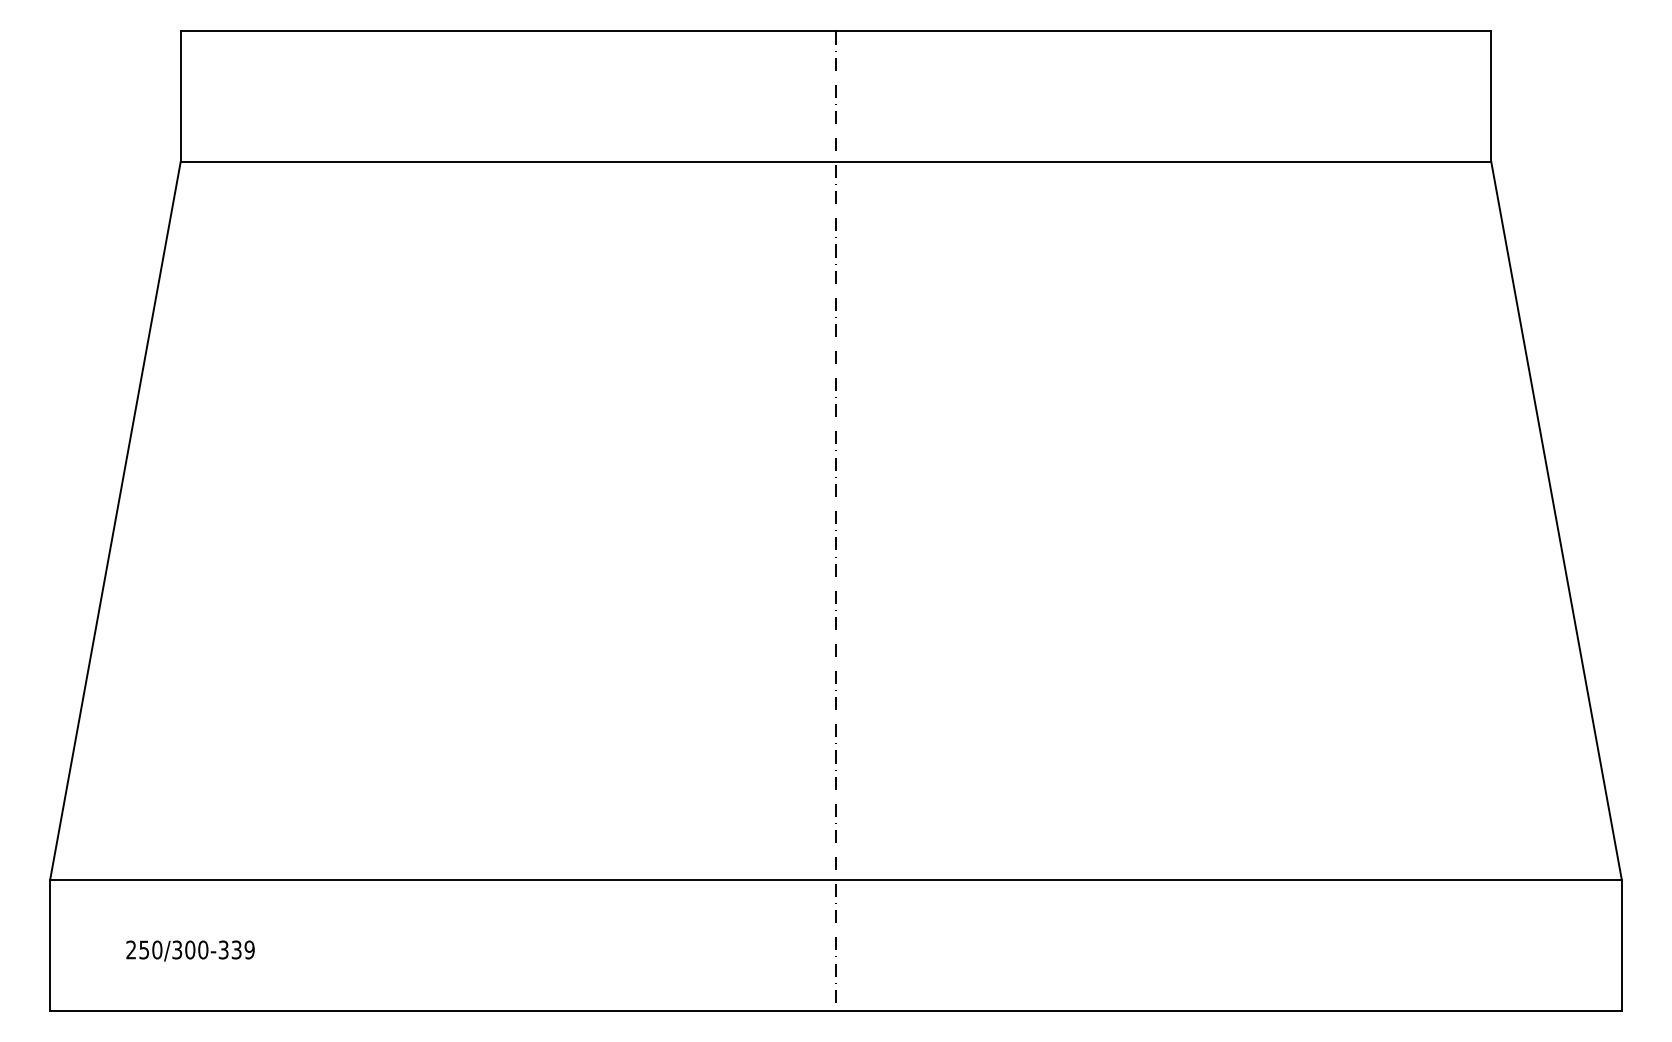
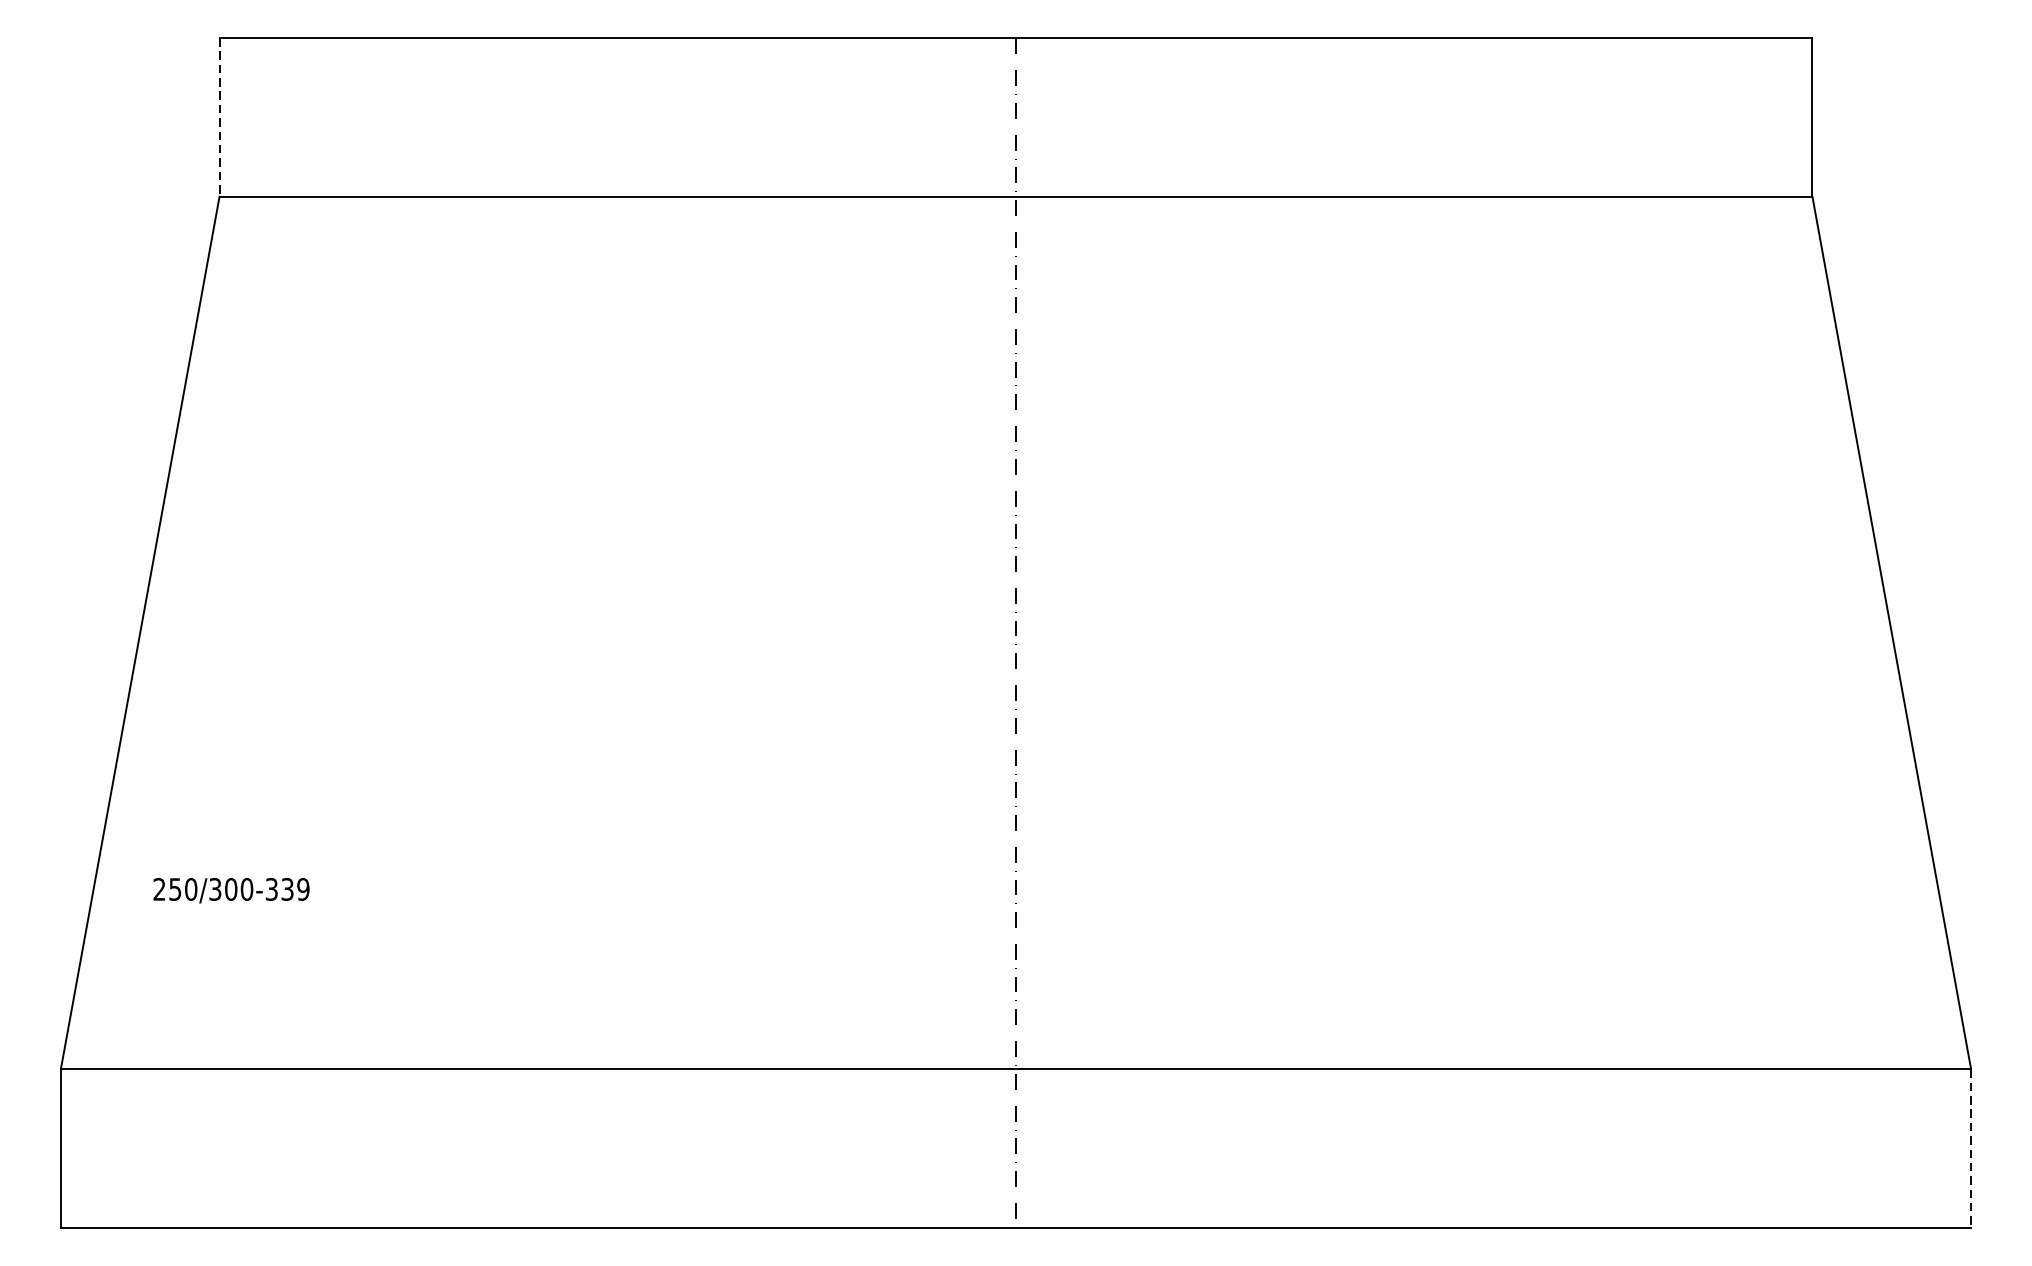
line: (180, 97) -> (219, 118), solid -> dashed
line: (1621, 945) -> (1970, 1148), solid -> dashed
text: (190, 950) -> (231, 890), moved

